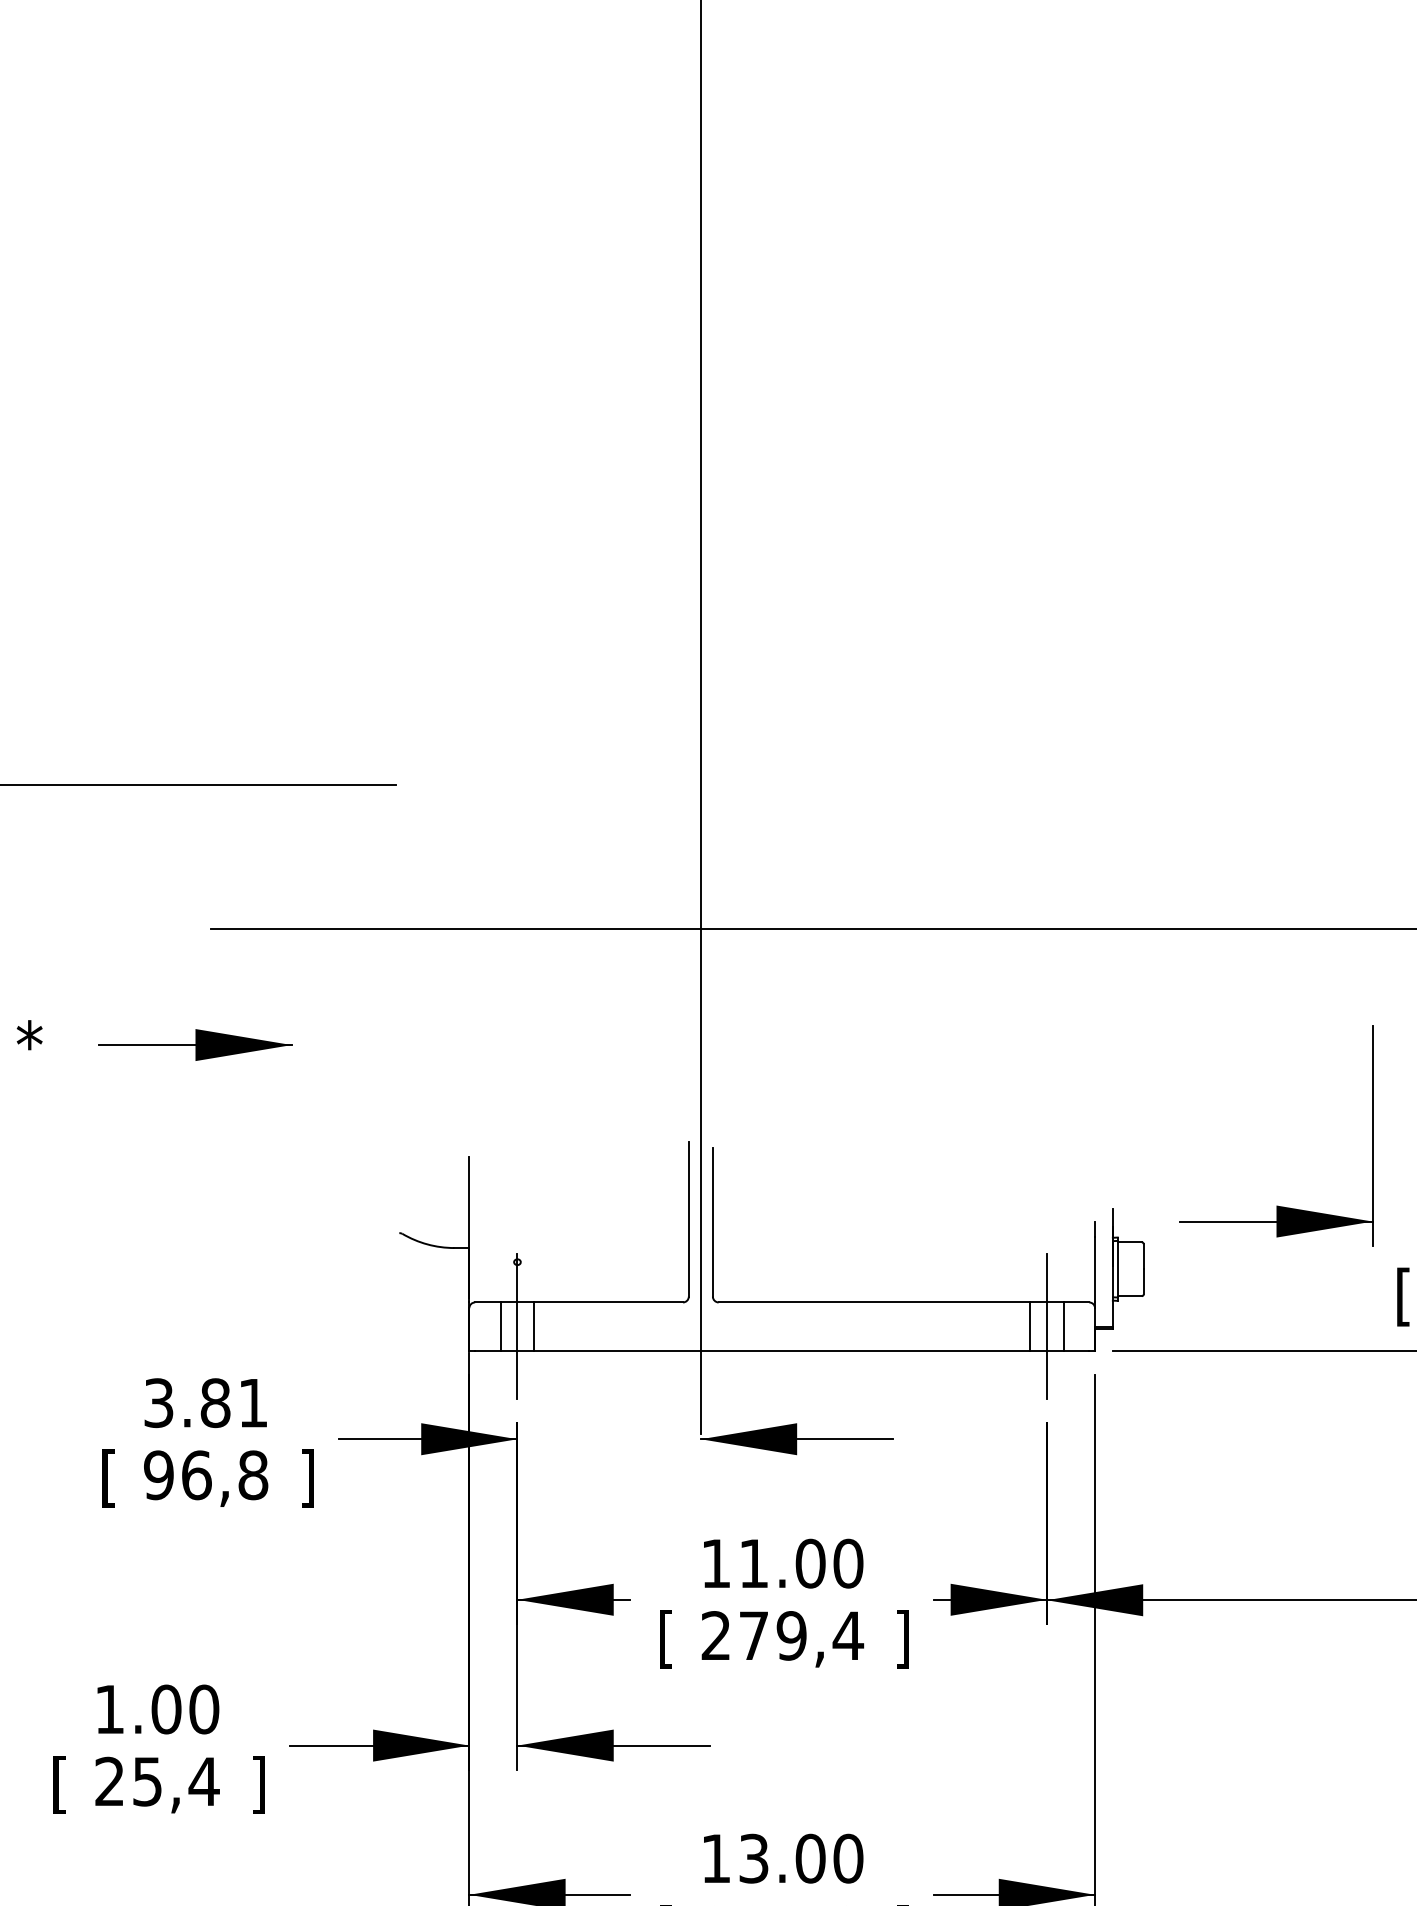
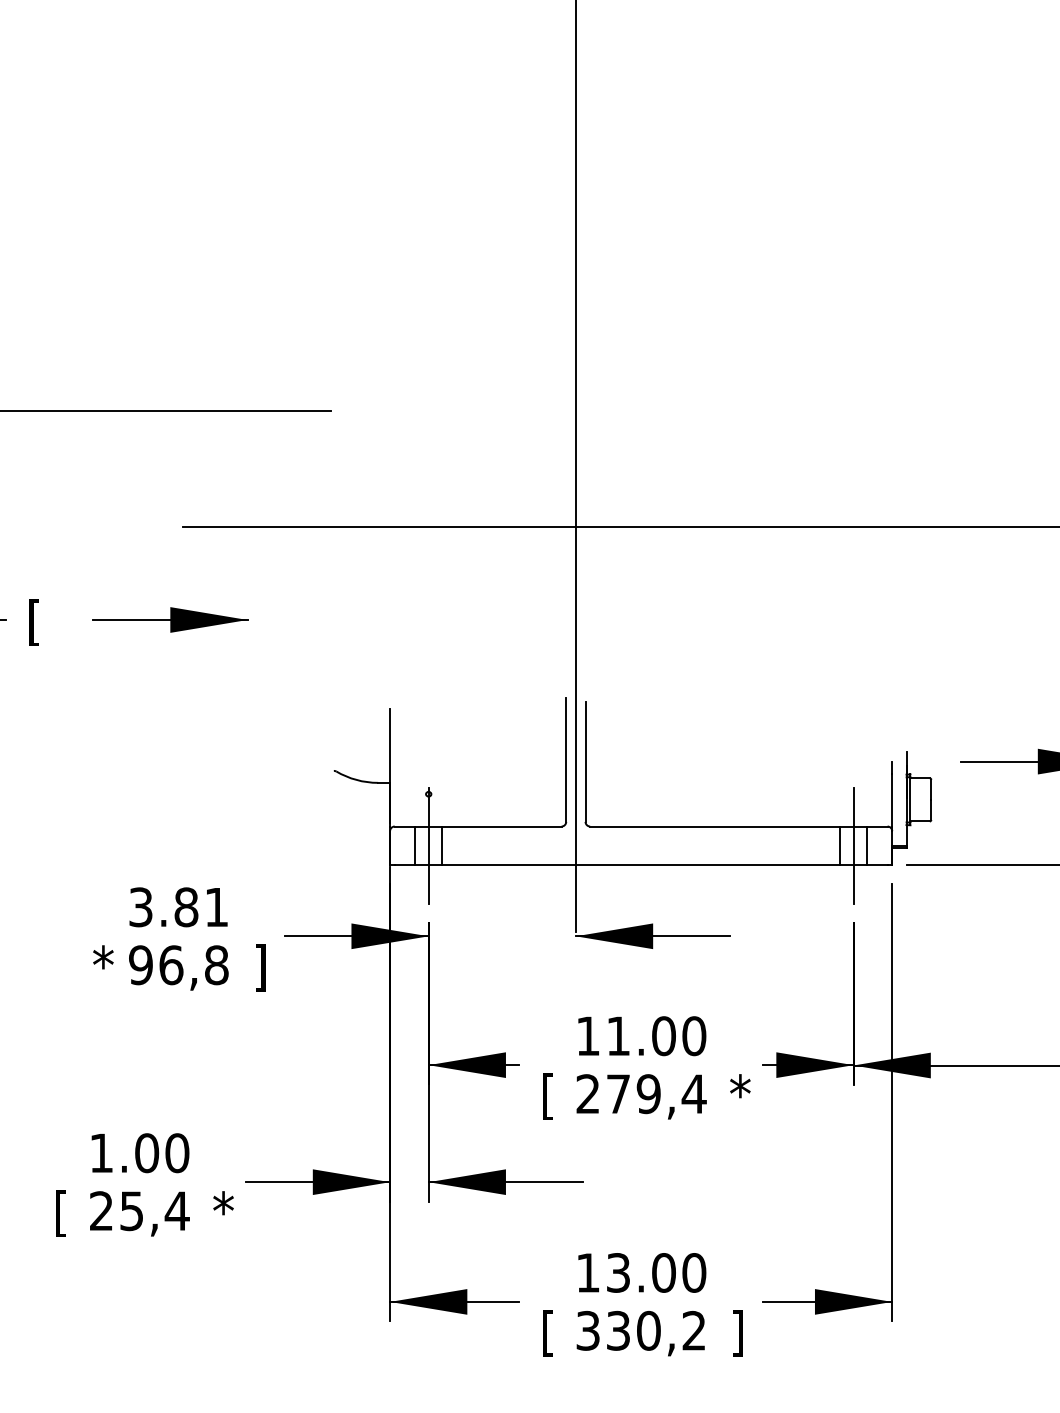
text: (29, 1048) -> (37, 622), * -> [
text: (111, 1478) -> (102, 967), [ -> *
text: (905, 1639) -> (740, 1097), ] -> *
text: (261, 1784) -> (223, 1213), ] -> *

